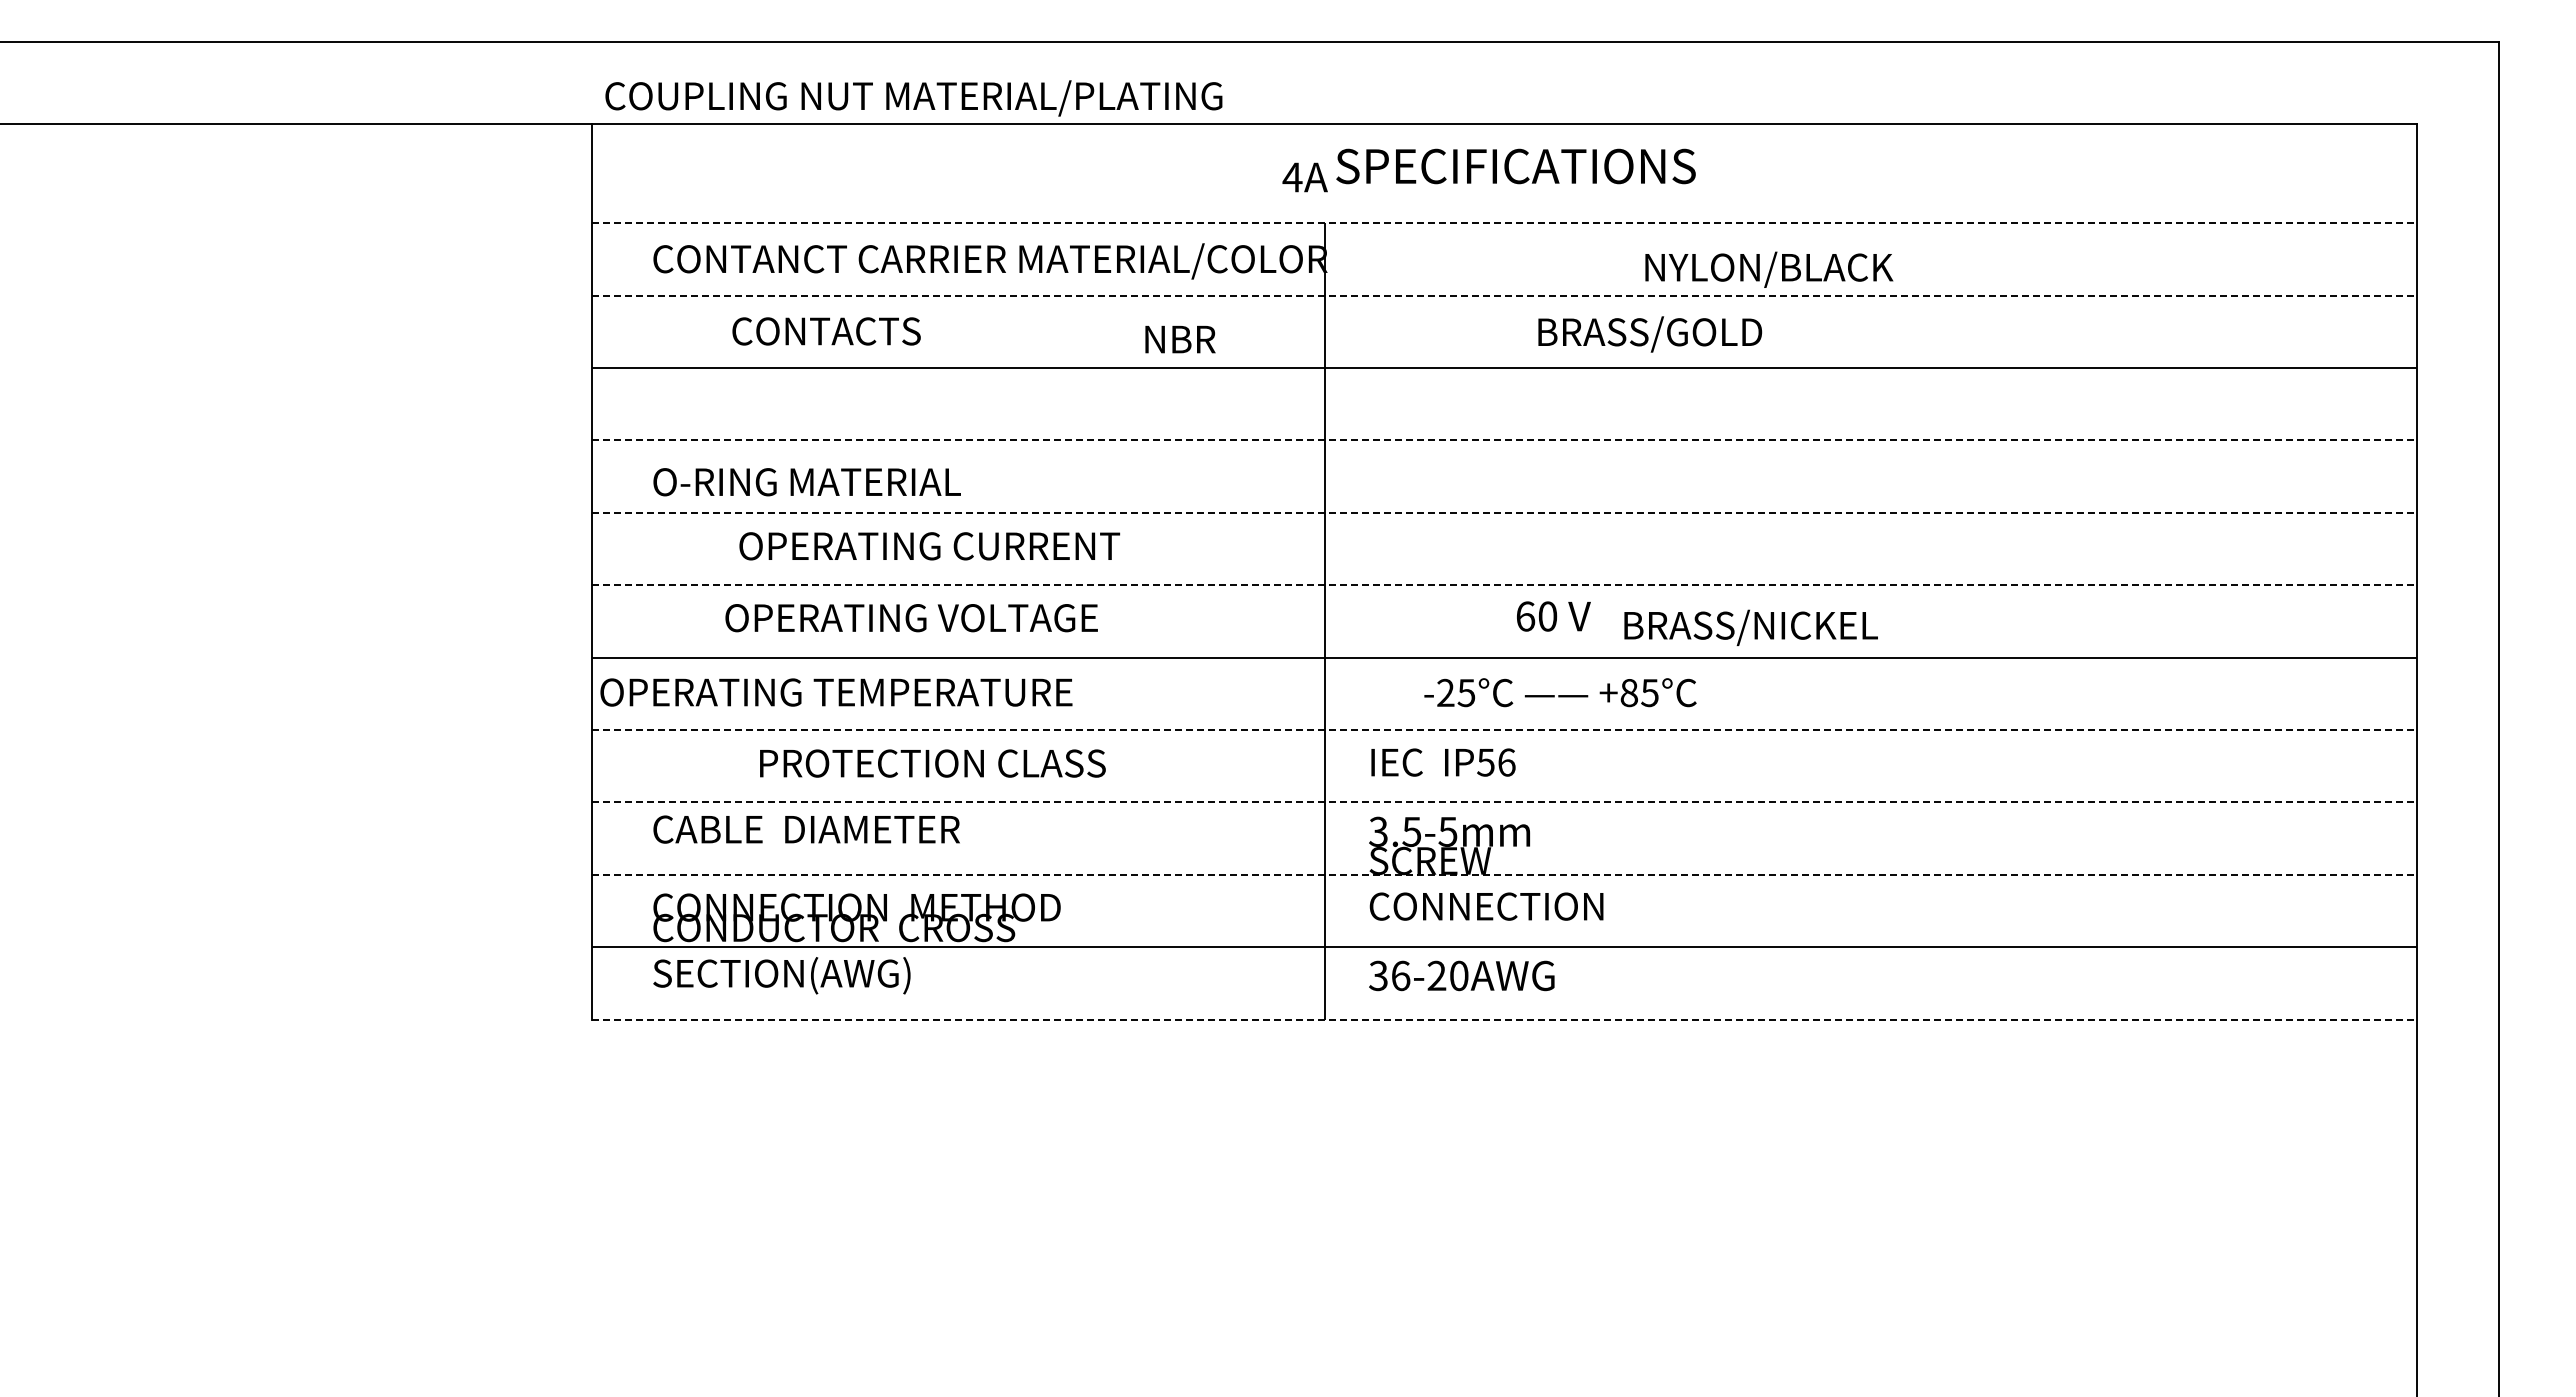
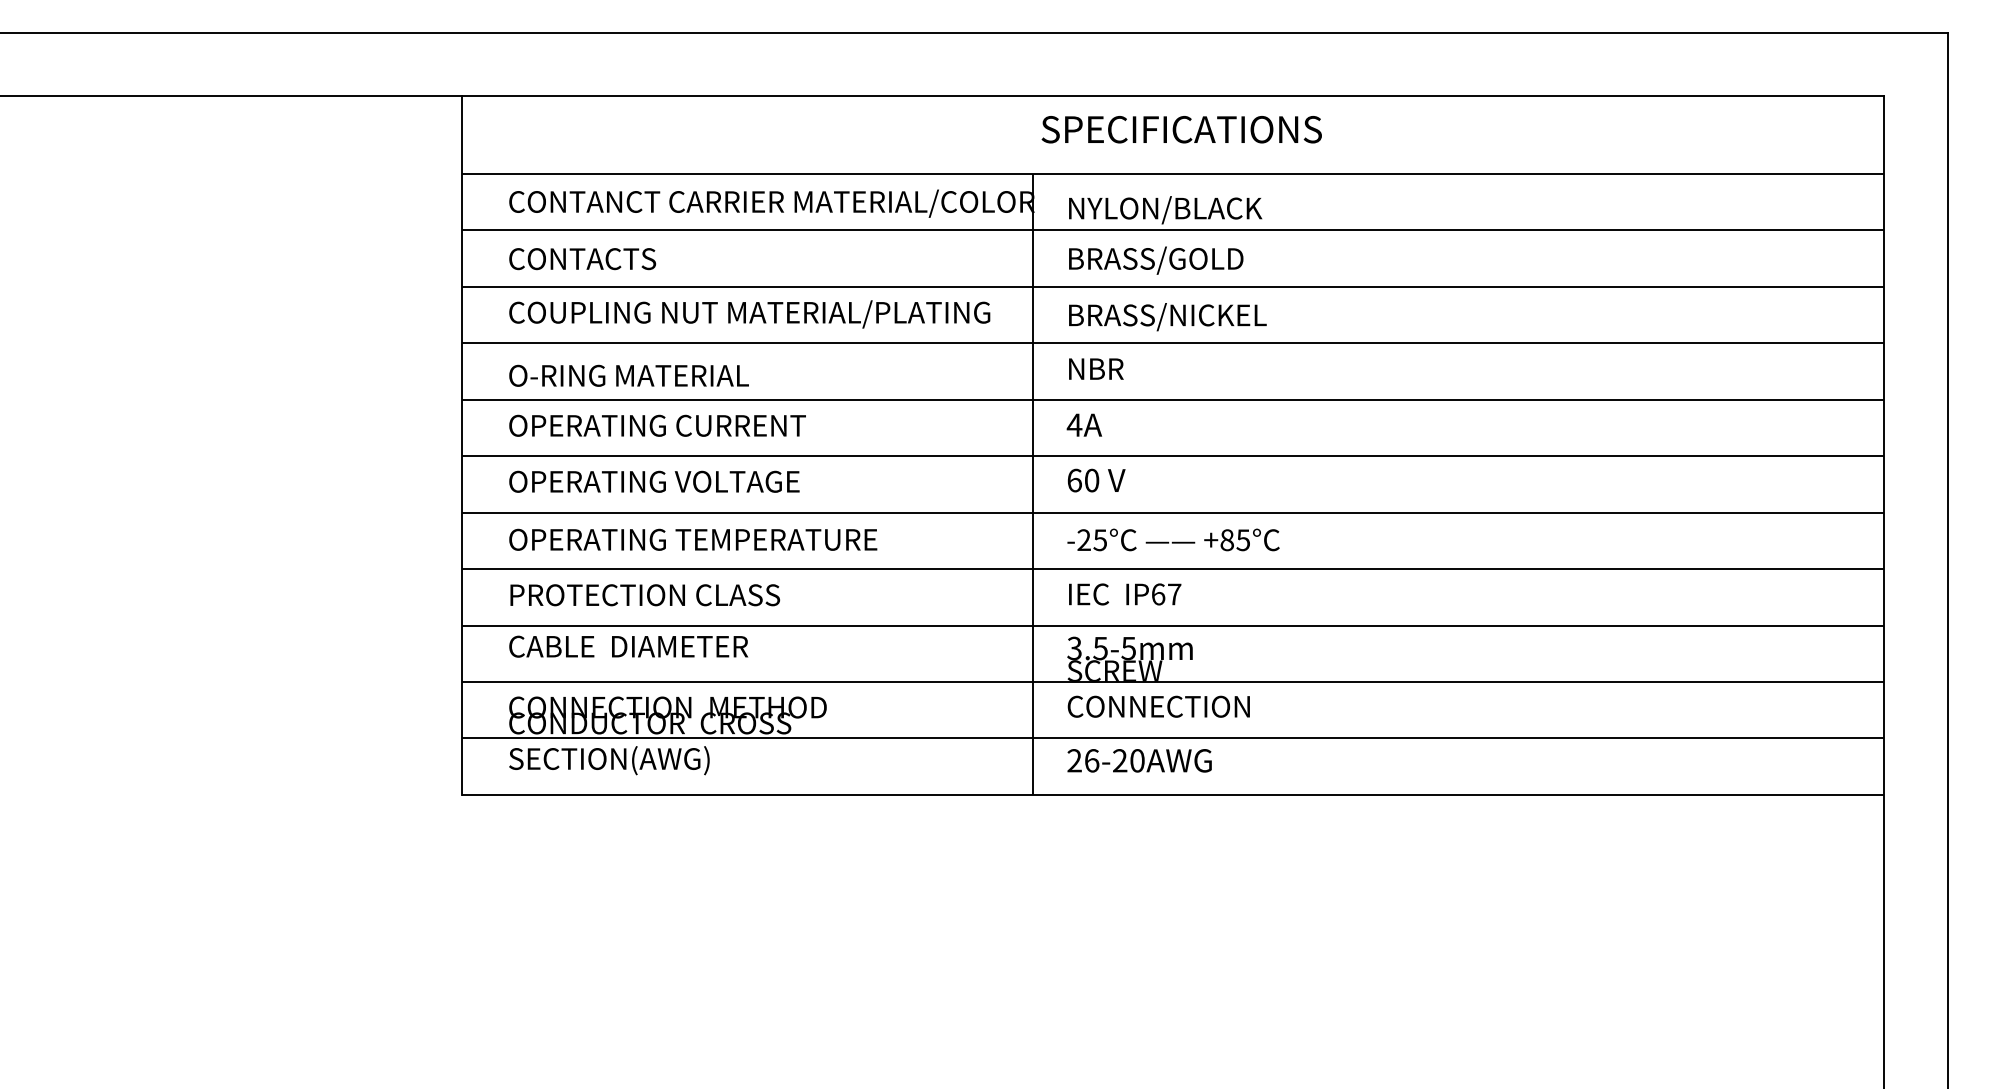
text: (913, 98) -> (749, 314), moved
text: (1304, 177) -> (1083, 425), moved
line: (1505, 223) -> (1173, 174), dashed -> solid
text: (1769, 269) -> (1165, 210), moved
line: (1505, 295) -> (1173, 230), dashed -> solid
text: (826, 331) -> (582, 259), moved
text: (1650, 334) -> (1156, 260), moved
text: (1180, 339) -> (1096, 369), moved
line: (1505, 440) -> (1173, 343), dashed -> solid
line: (1505, 512) -> (1173, 399), dashed -> solid
text: (929, 546) -> (657, 425), moved
line: (1505, 585) -> (1173, 456), dashed -> solid
text: (1553, 616) -> (1096, 480), moved
text: (911, 618) -> (654, 482), moved
text: (1750, 627) -> (1167, 316), moved
text: (836, 692) -> (693, 539), moved
text: (1560, 692) -> (1173, 539), moved
line: (1505, 729) -> (1173, 568), dashed -> solid
text: (1496, 762) -> (1166, 594), IP56 -> IP67
text: (932, 763) -> (644, 595), moved
line: (1505, 802) -> (1173, 625), dashed -> solid
line: (1505, 874) -> (1173, 681), dashed -> solid
text: (1378, 976) -> (1074, 761), 36-20AWG -> 26-20AWG
line: (1505, 1019) -> (1173, 794), dashed -> solid

